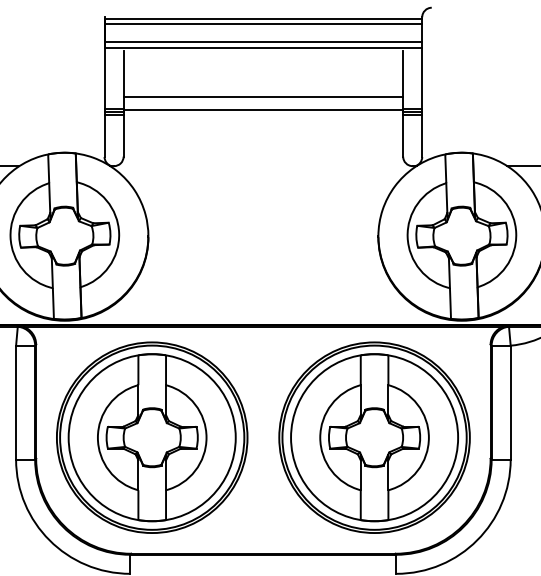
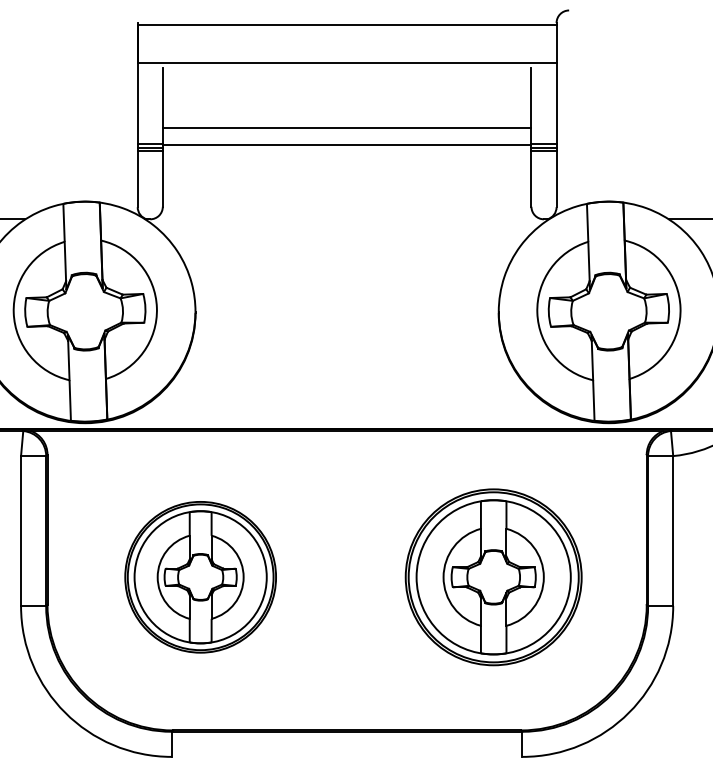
line: (263, 24) -> (347, 32), removed
line: (263, 42) -> (347, 56), removed
part: (152, 437) -> (200, 577), size x0.6
part: (374, 437) -> (493, 577), size x0.7

